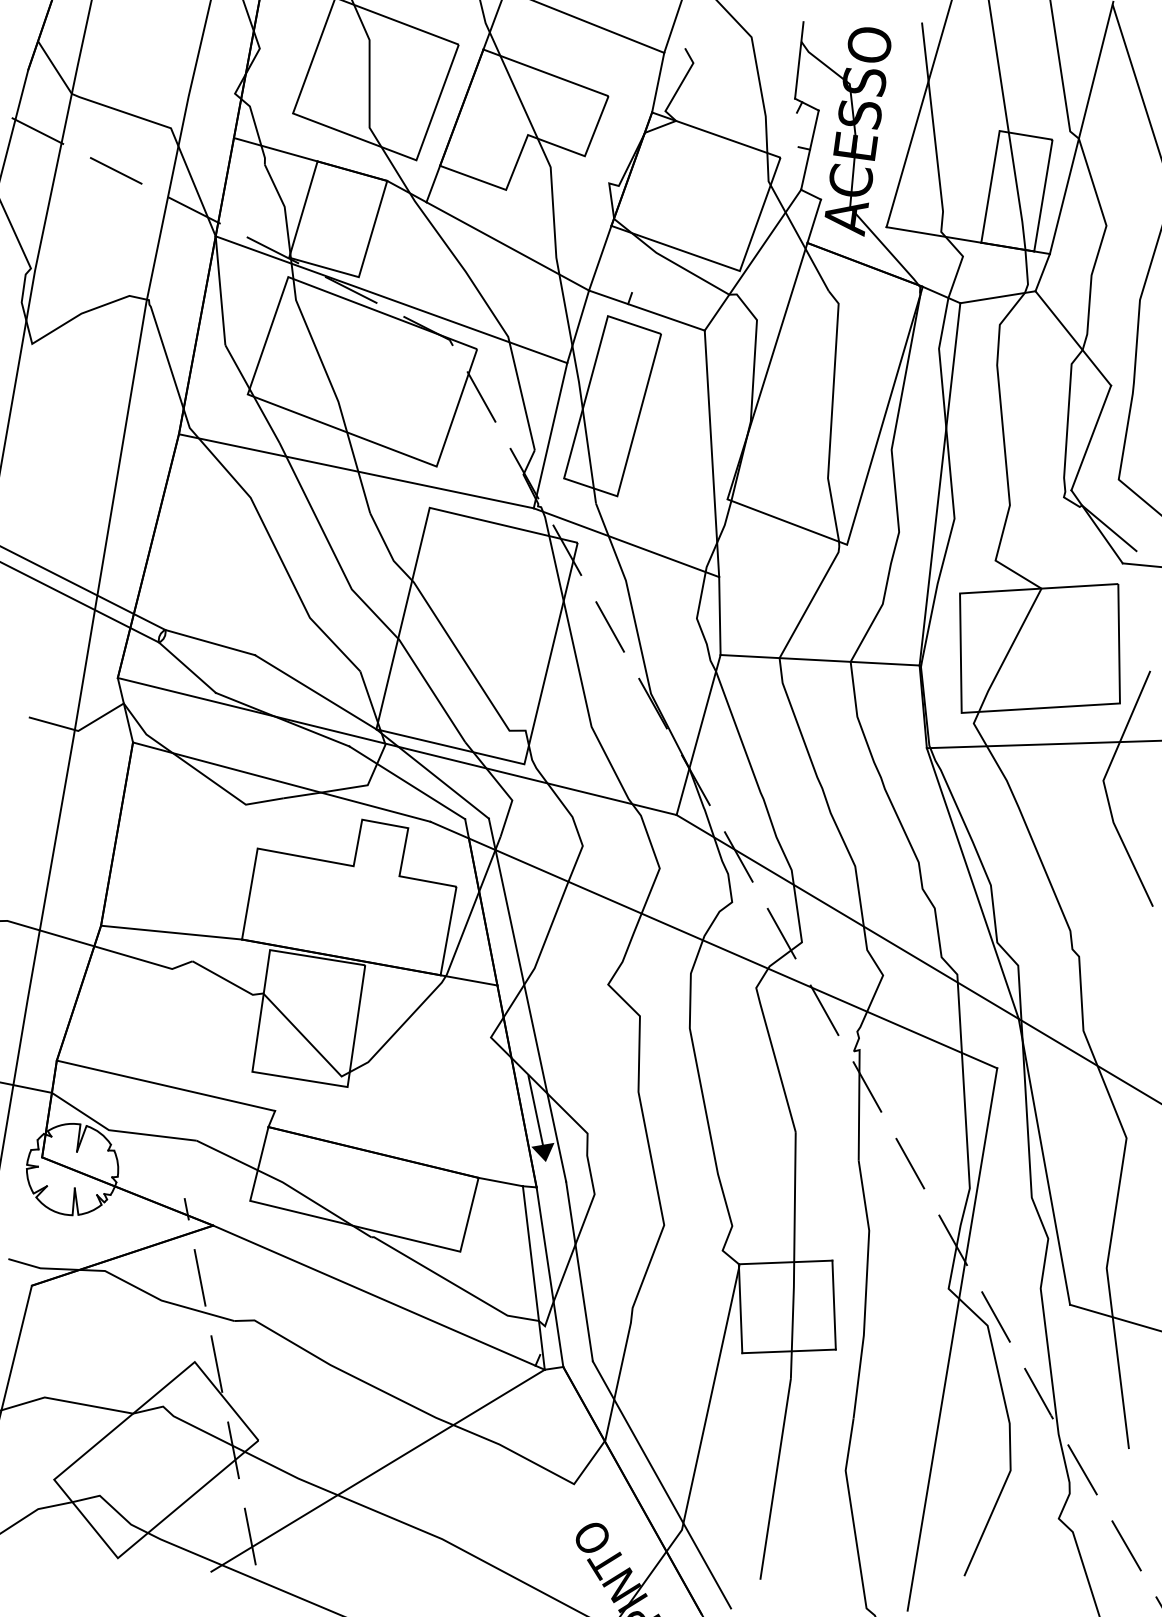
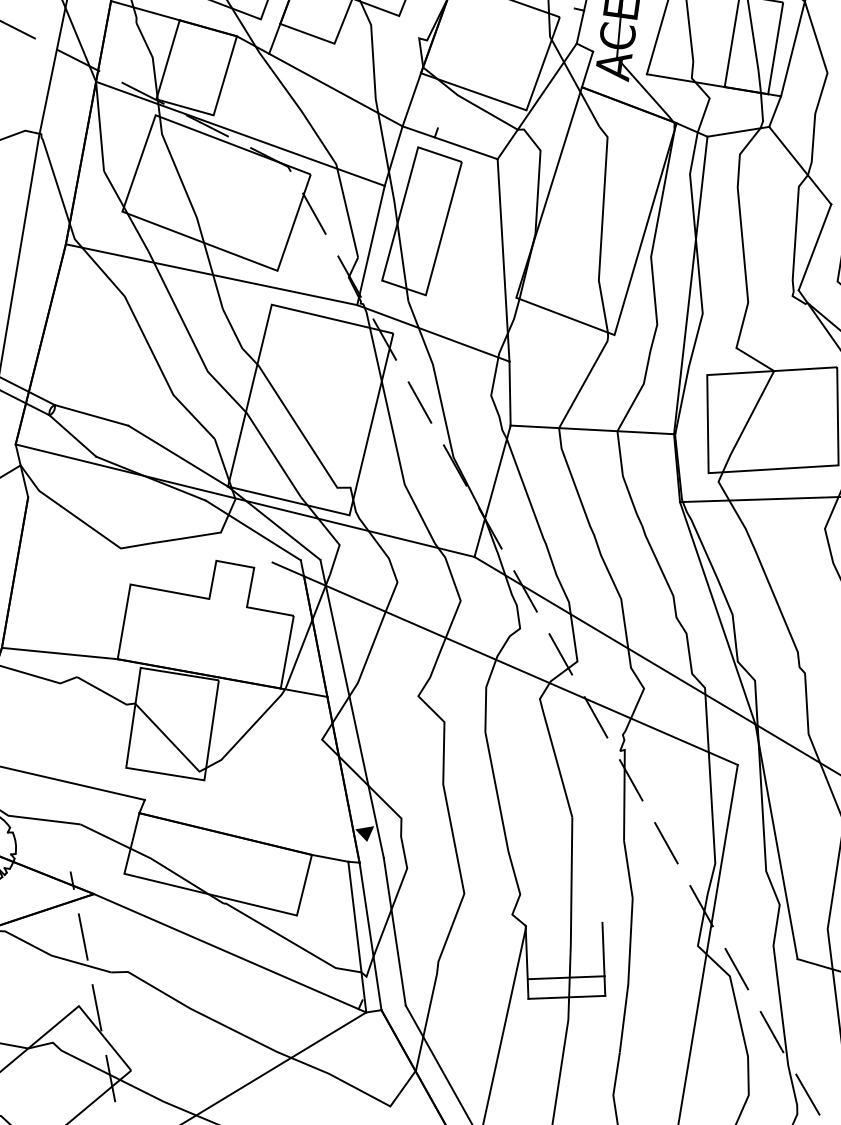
line: (281, 781) -> (150, 529), removed
line: (535, 1110) -> (358, 799), removed
line: (785, 1262) -> (566, 977), moved

